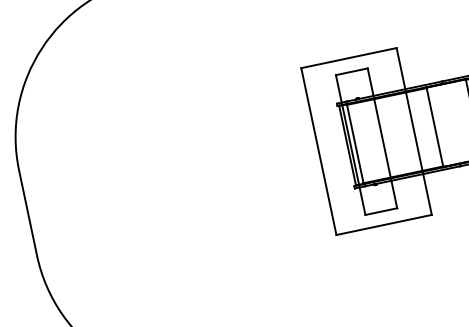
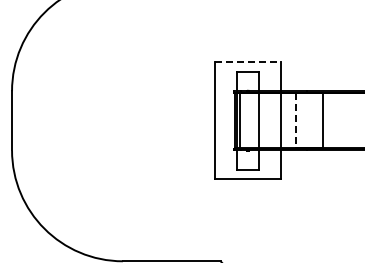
line: (349, 58) -> (248, 62), solid -> dashed
line: (434, 128) -> (295, 121), solid -> dashed

